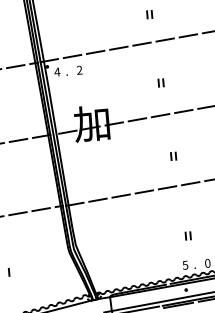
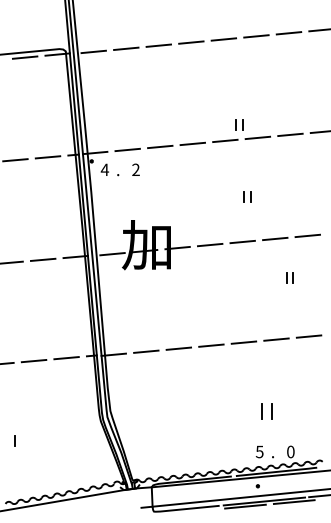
part: (149, 14) -> (239, 124), moved
part: (173, 156) -> (289, 277), moved
part: (187, 235) -> (266, 411), size x1.6

